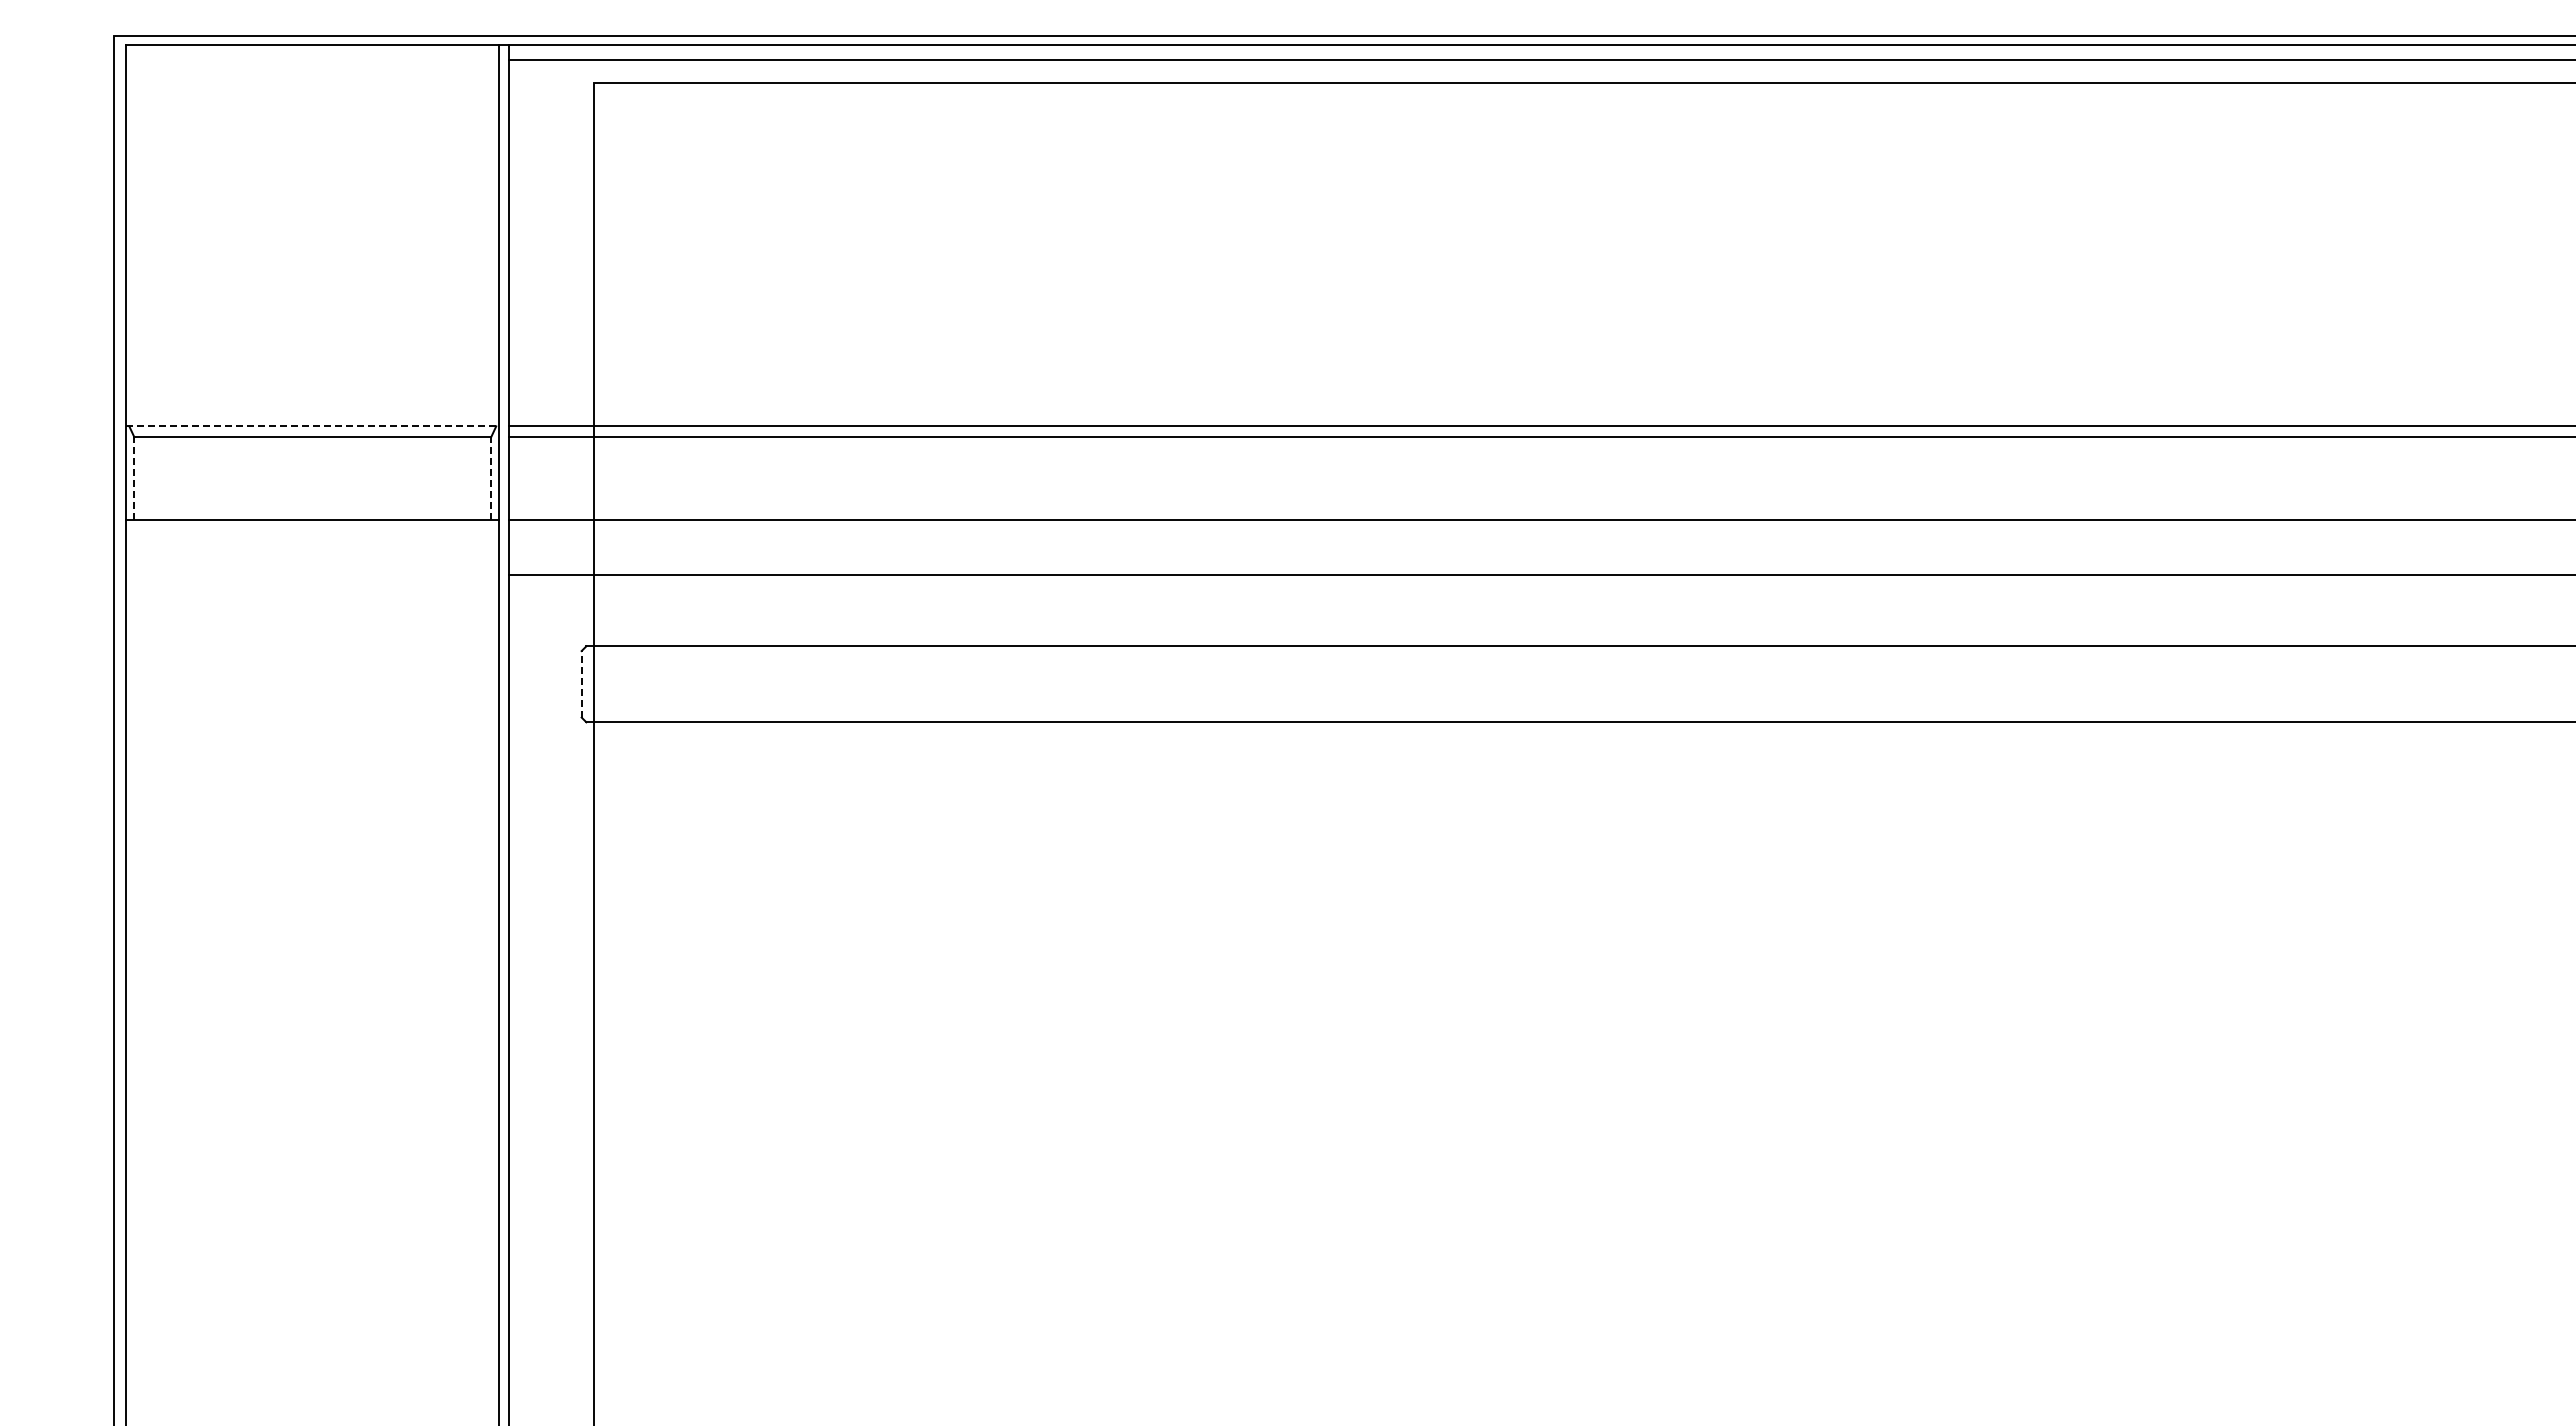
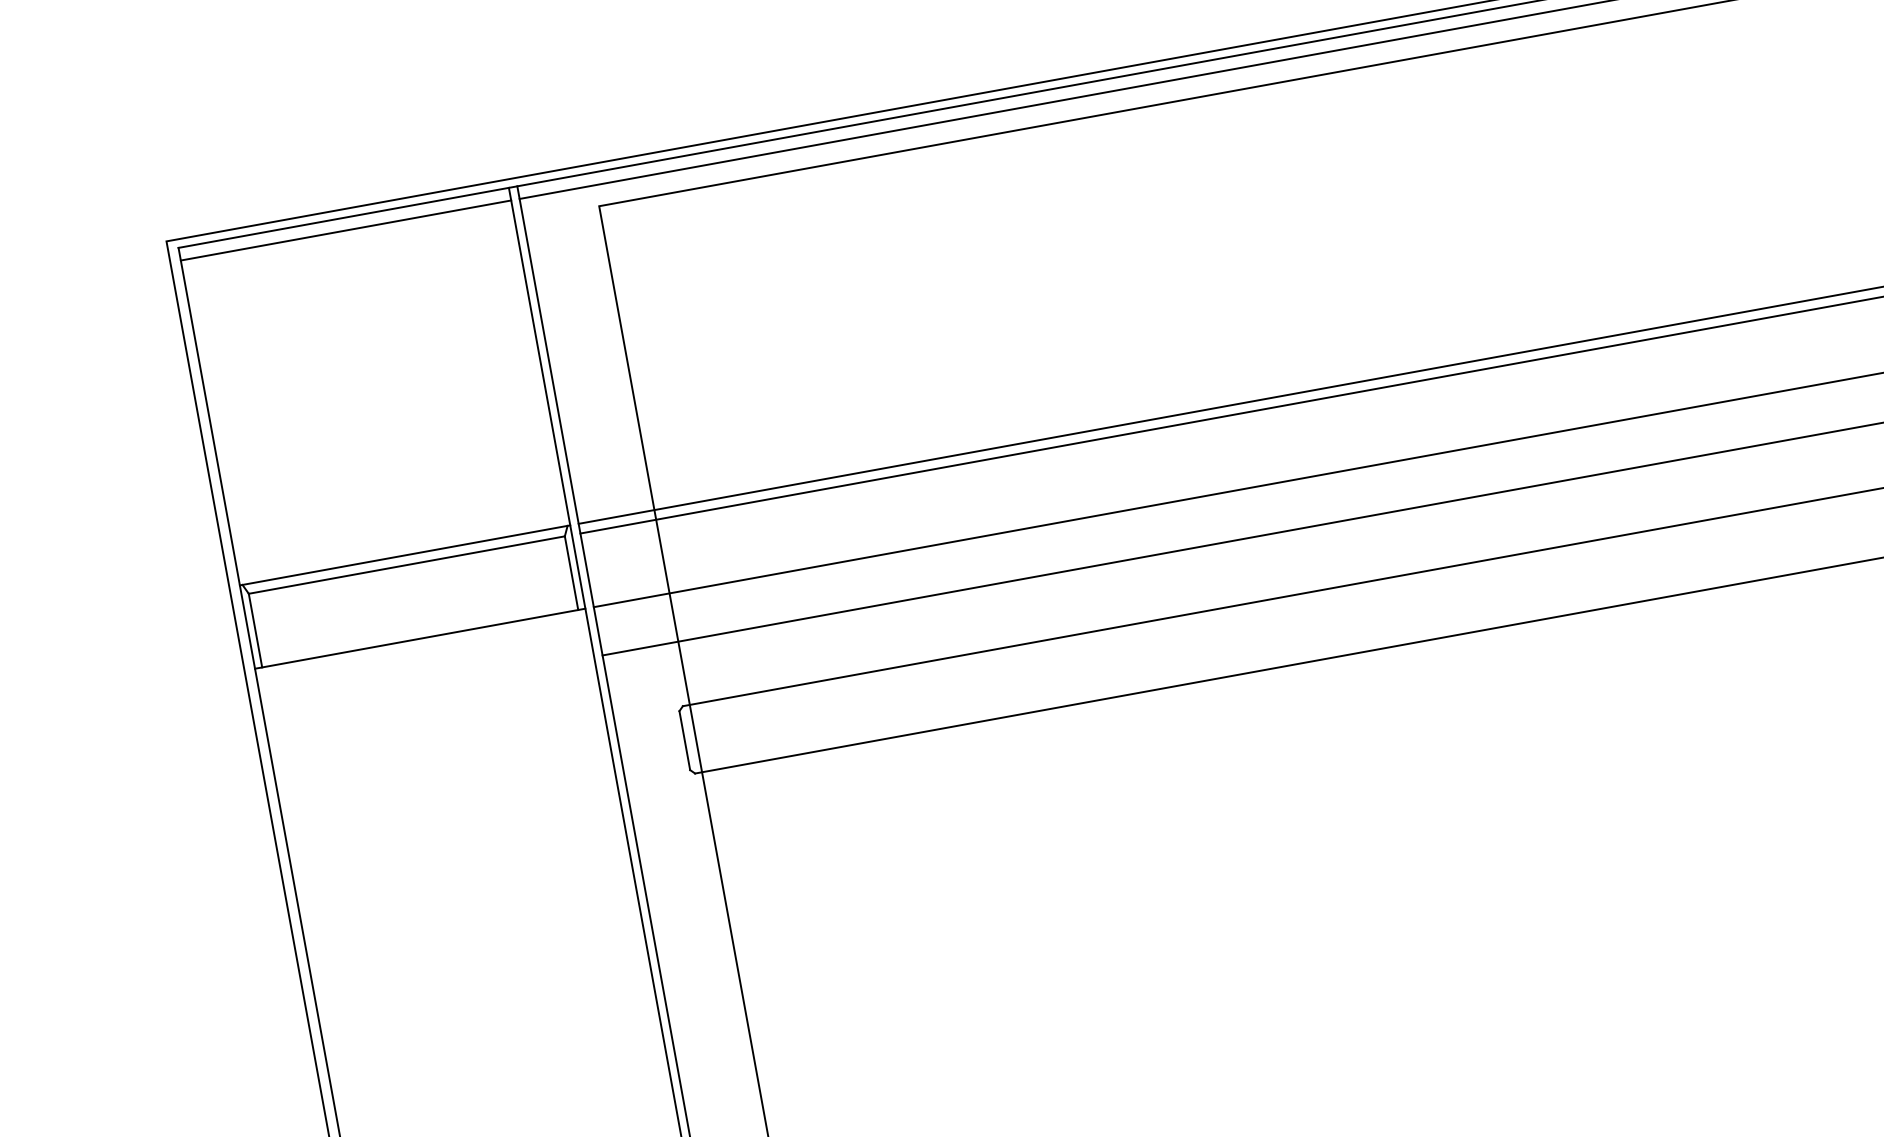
line: (312, 59) -> (345, 230), added
line: (313, 426) -> (405, 555), dashed -> solid
line: (134, 478) -> (255, 630), dashed -> solid
line: (491, 478) -> (571, 572), dashed -> solid
line: (581, 683) -> (684, 739), dashed -> solid

